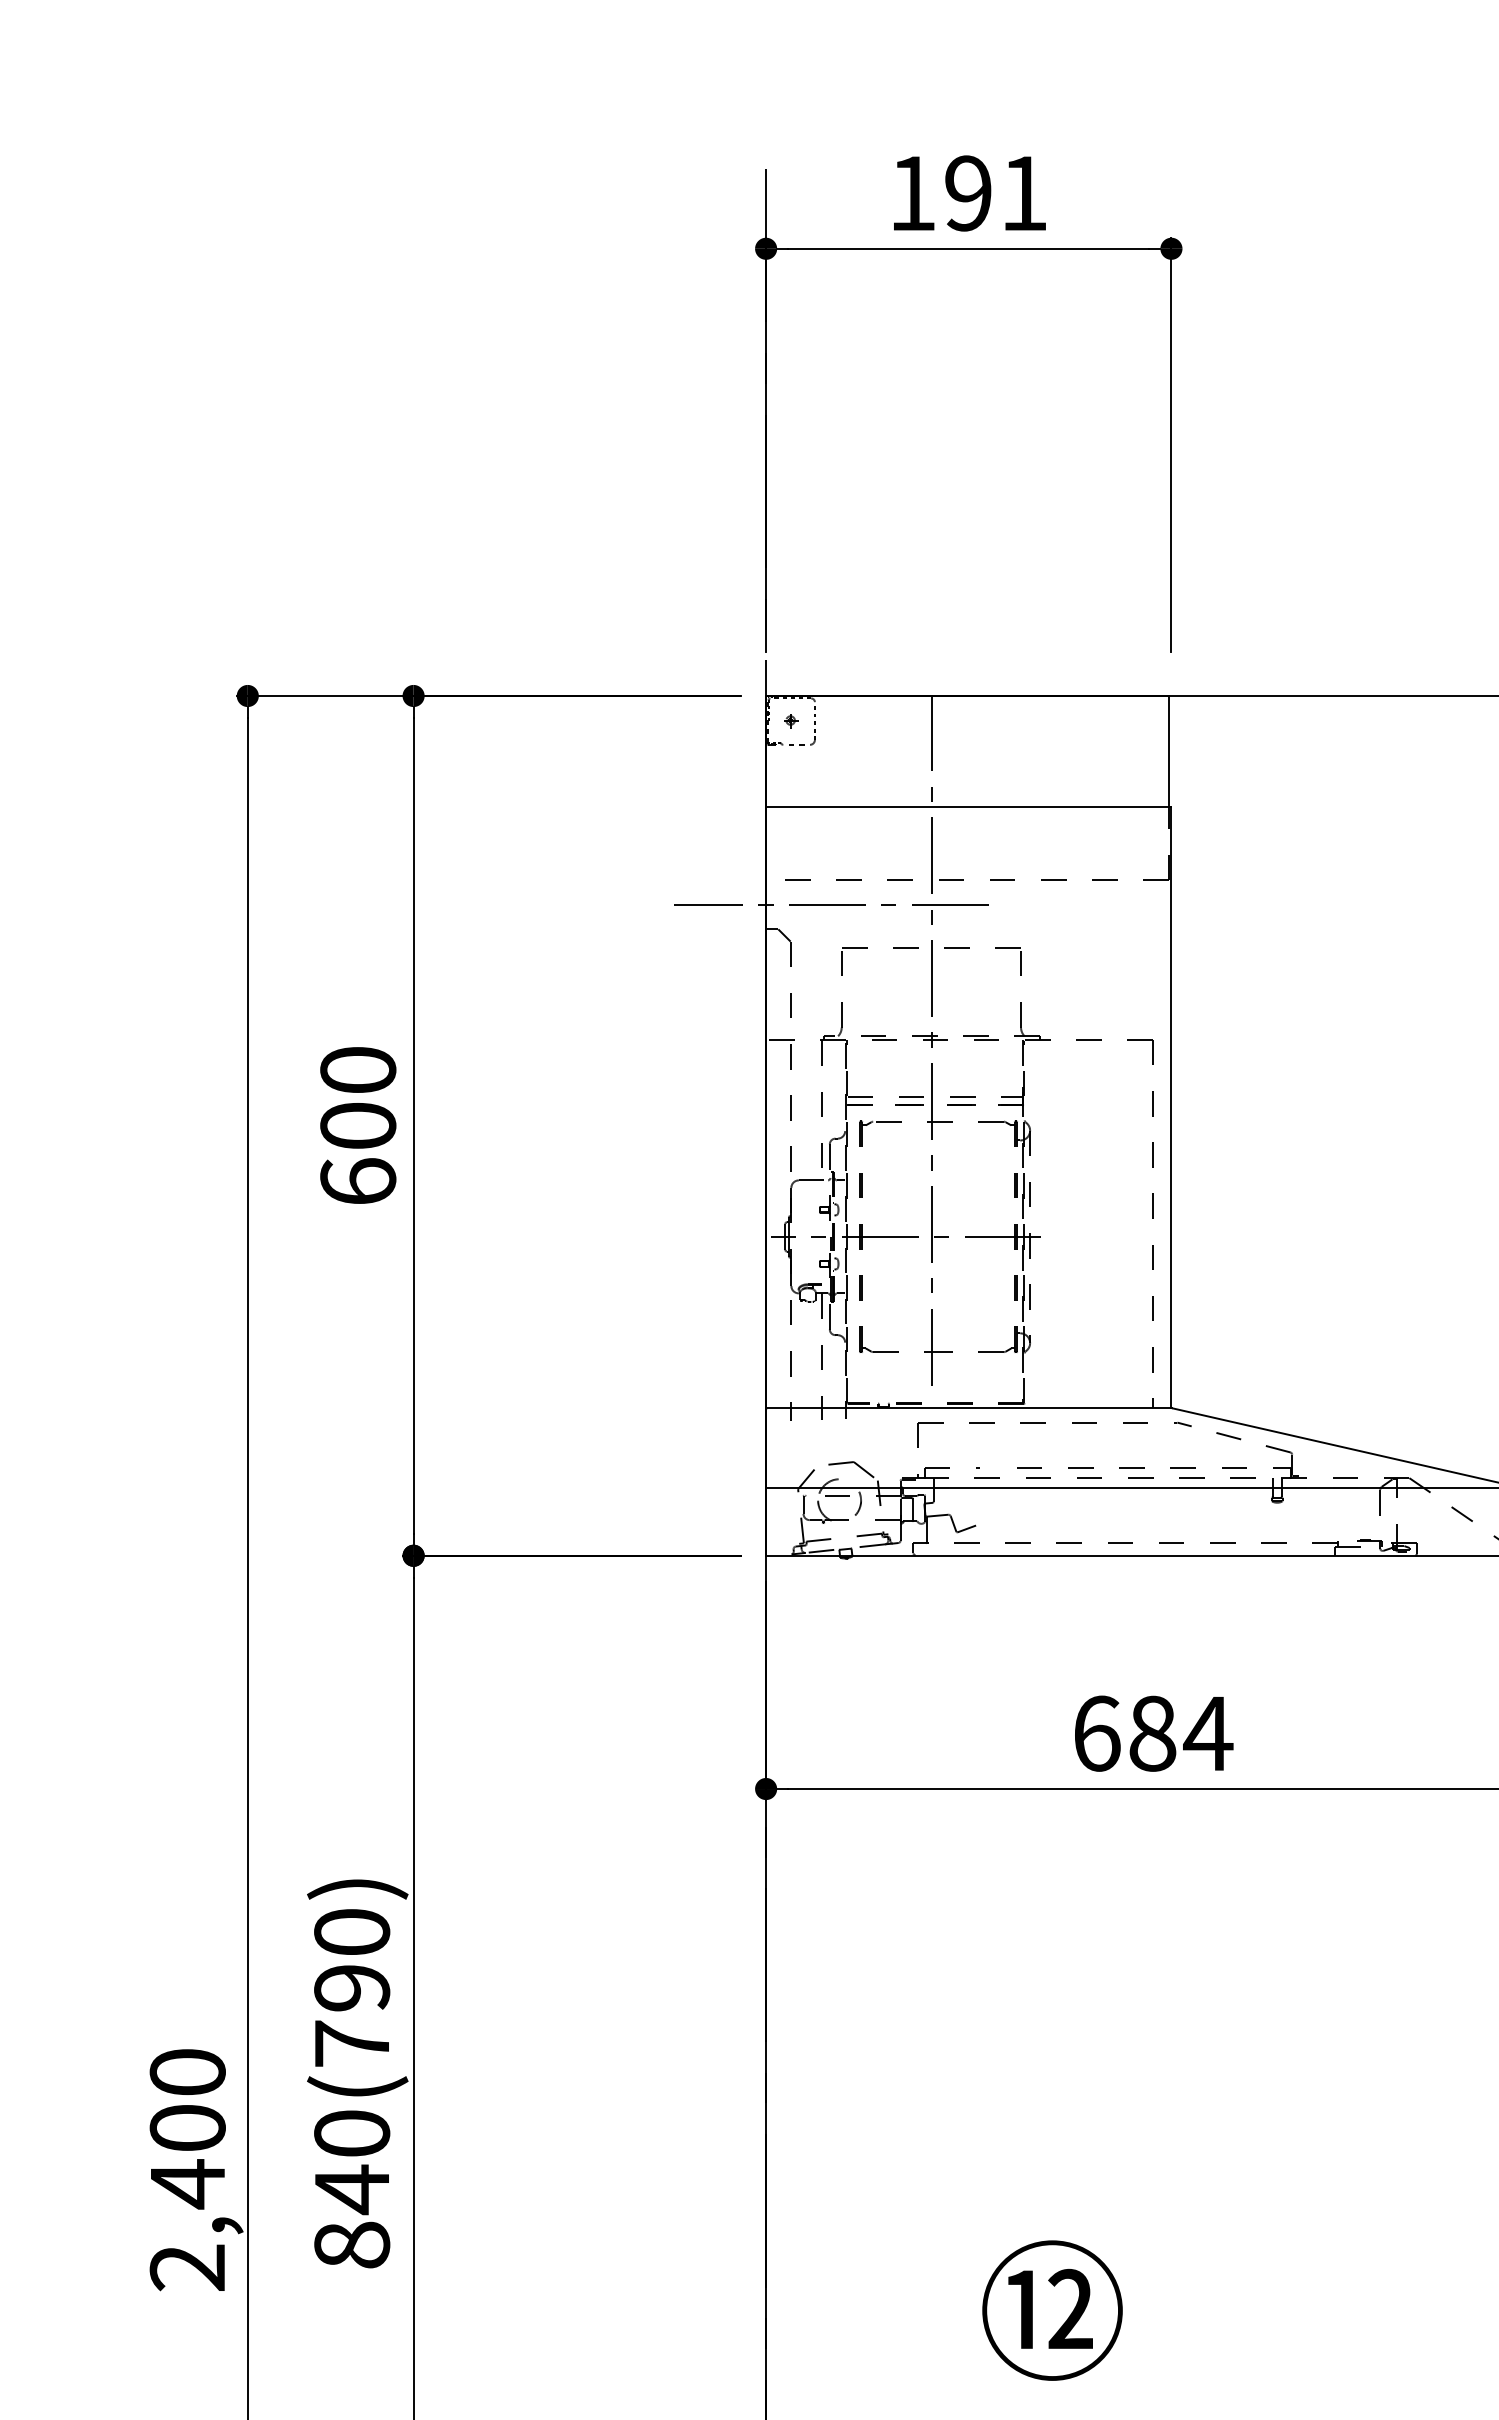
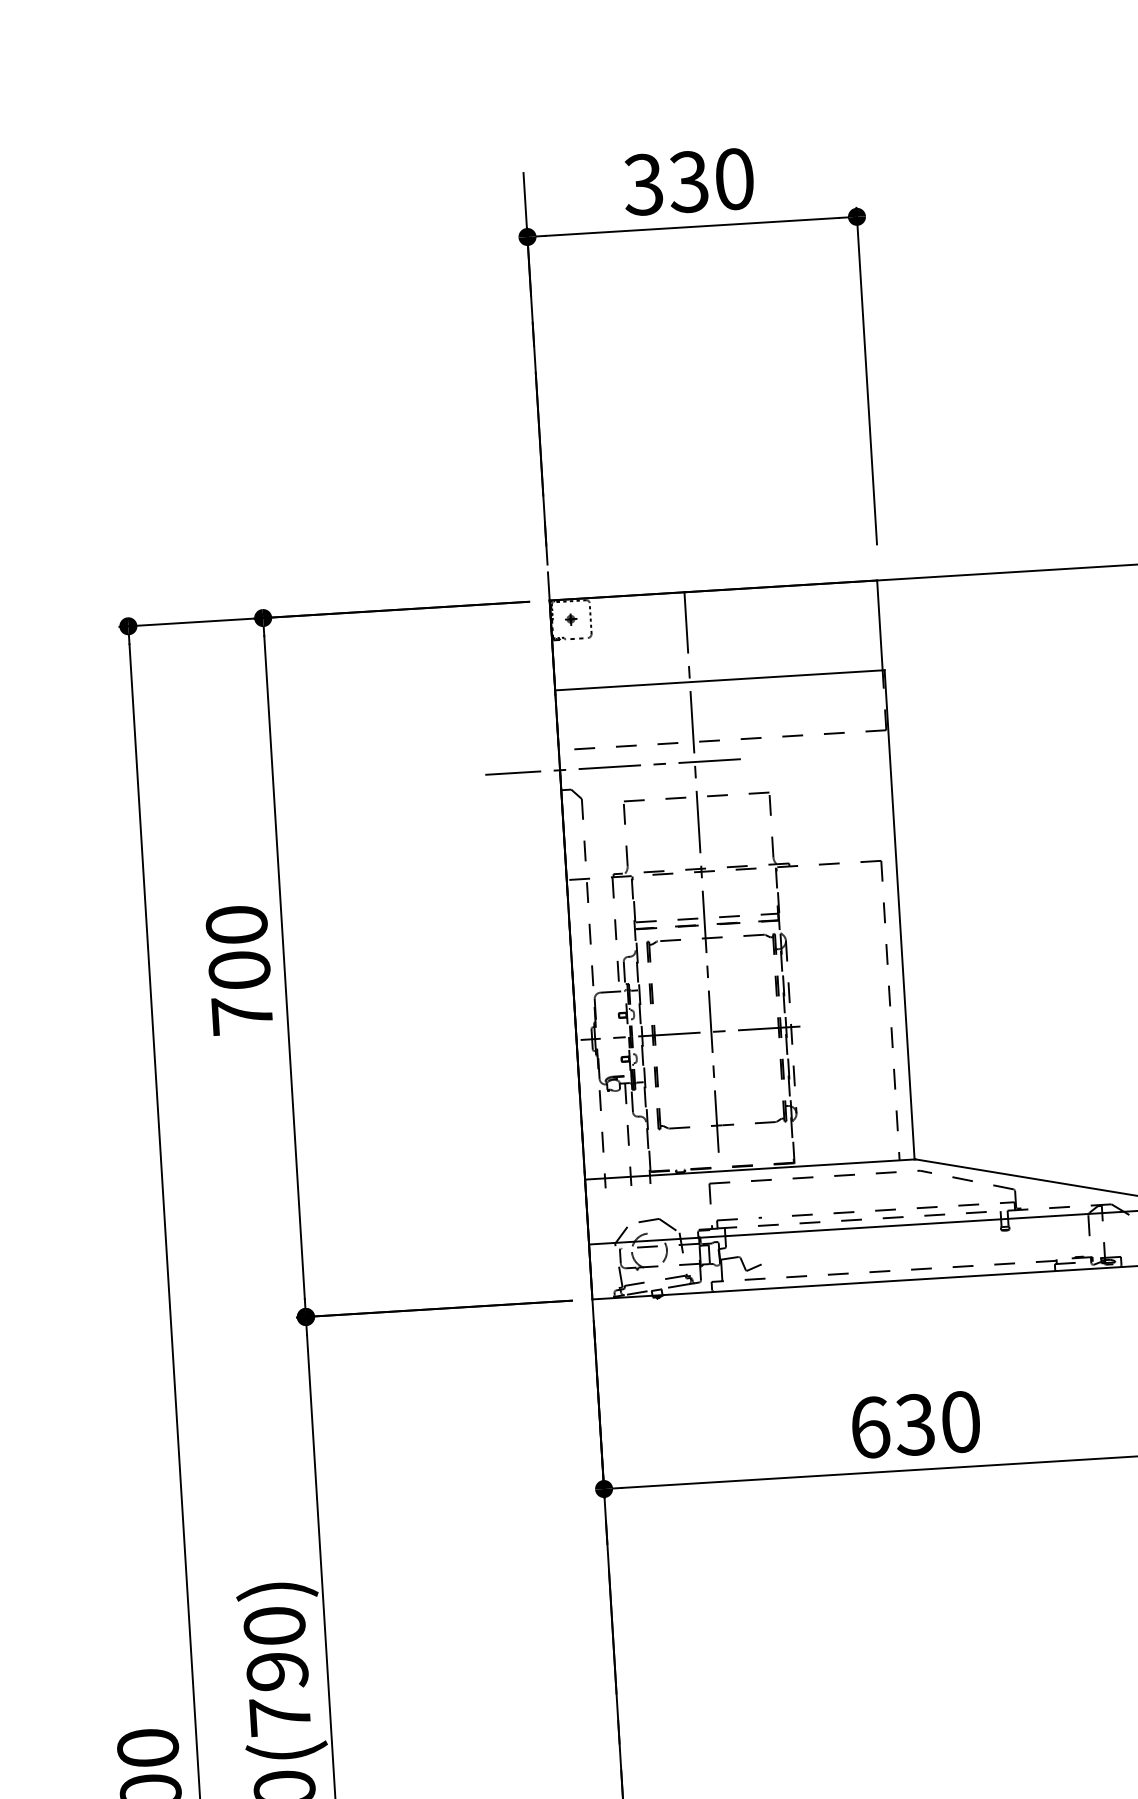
text: (967, 193) -> (688, 182), 191 -> 330
text: (358, 1181) -> (242, 1015), 600 -> 700
text: (1180, 1733) -> (938, 1423), 684 -> 630

